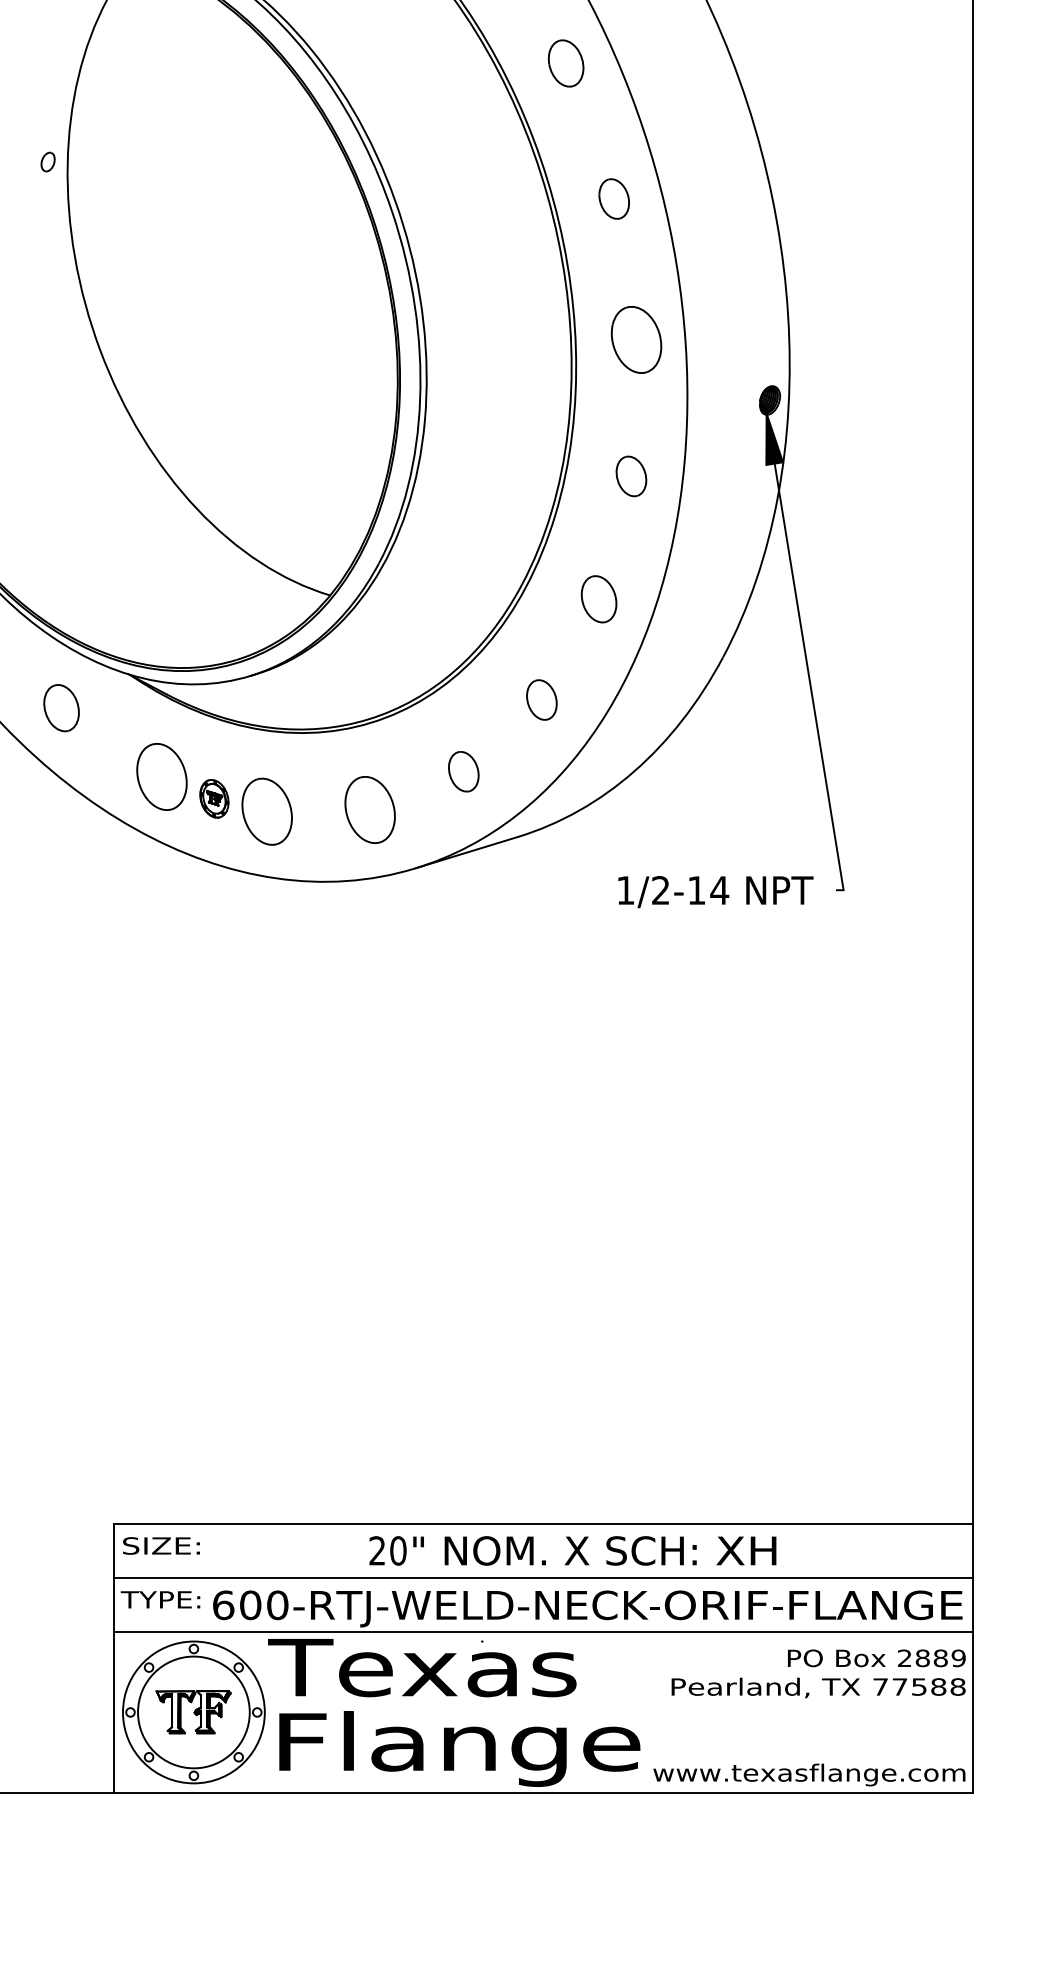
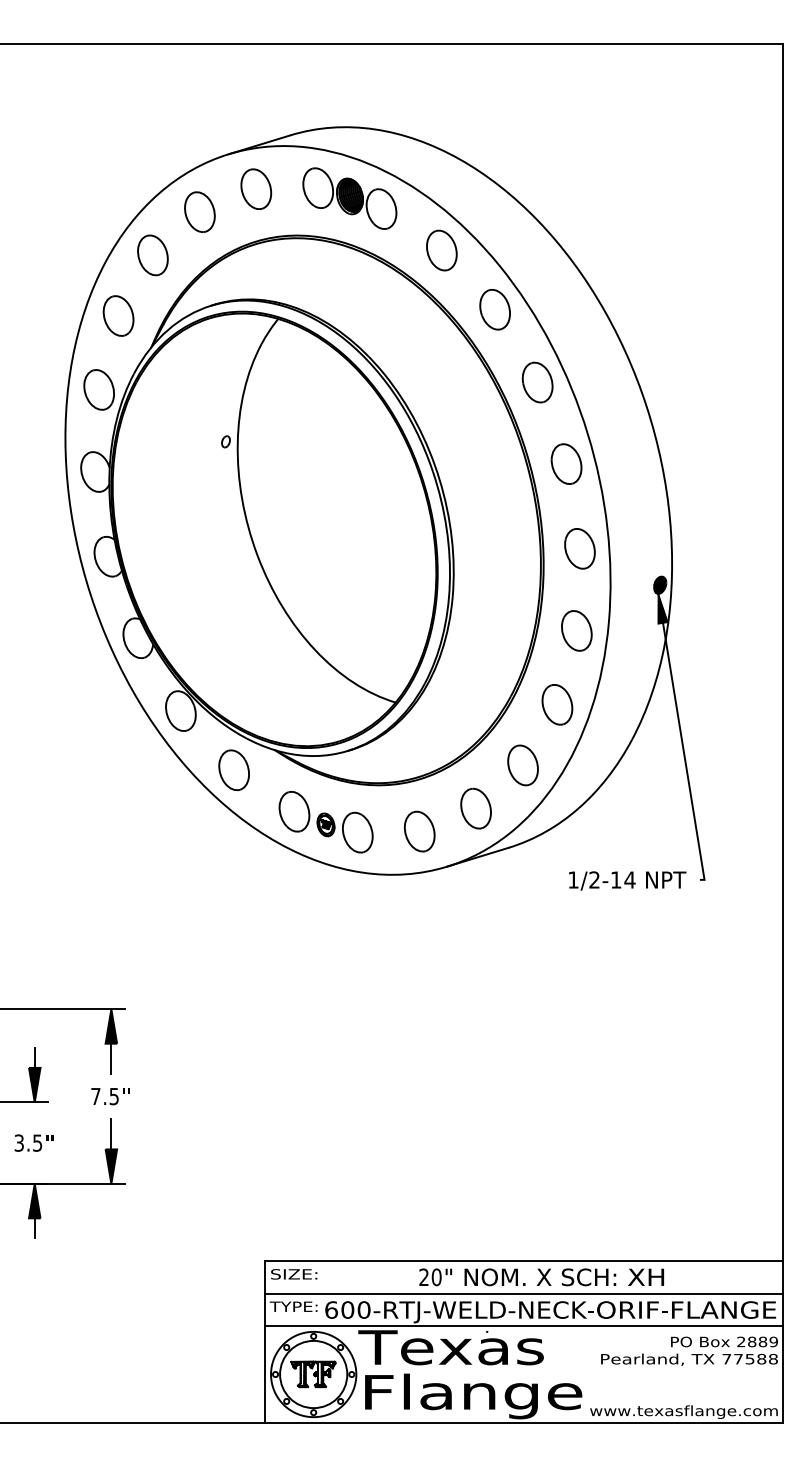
part: (565, 63) -> (537, 382), size x1.43
part: (614, 198) -> (566, 463), size x1.67
part: (630, 475) -> (576, 630), size x1.67
part: (599, 598) -> (557, 704), size x1.43
part: (541, 700) -> (522, 765), size x1.67
part: (60, 708) -> (233, 770), size x1.43
part: (462, 771) -> (475, 808), size x1.67

